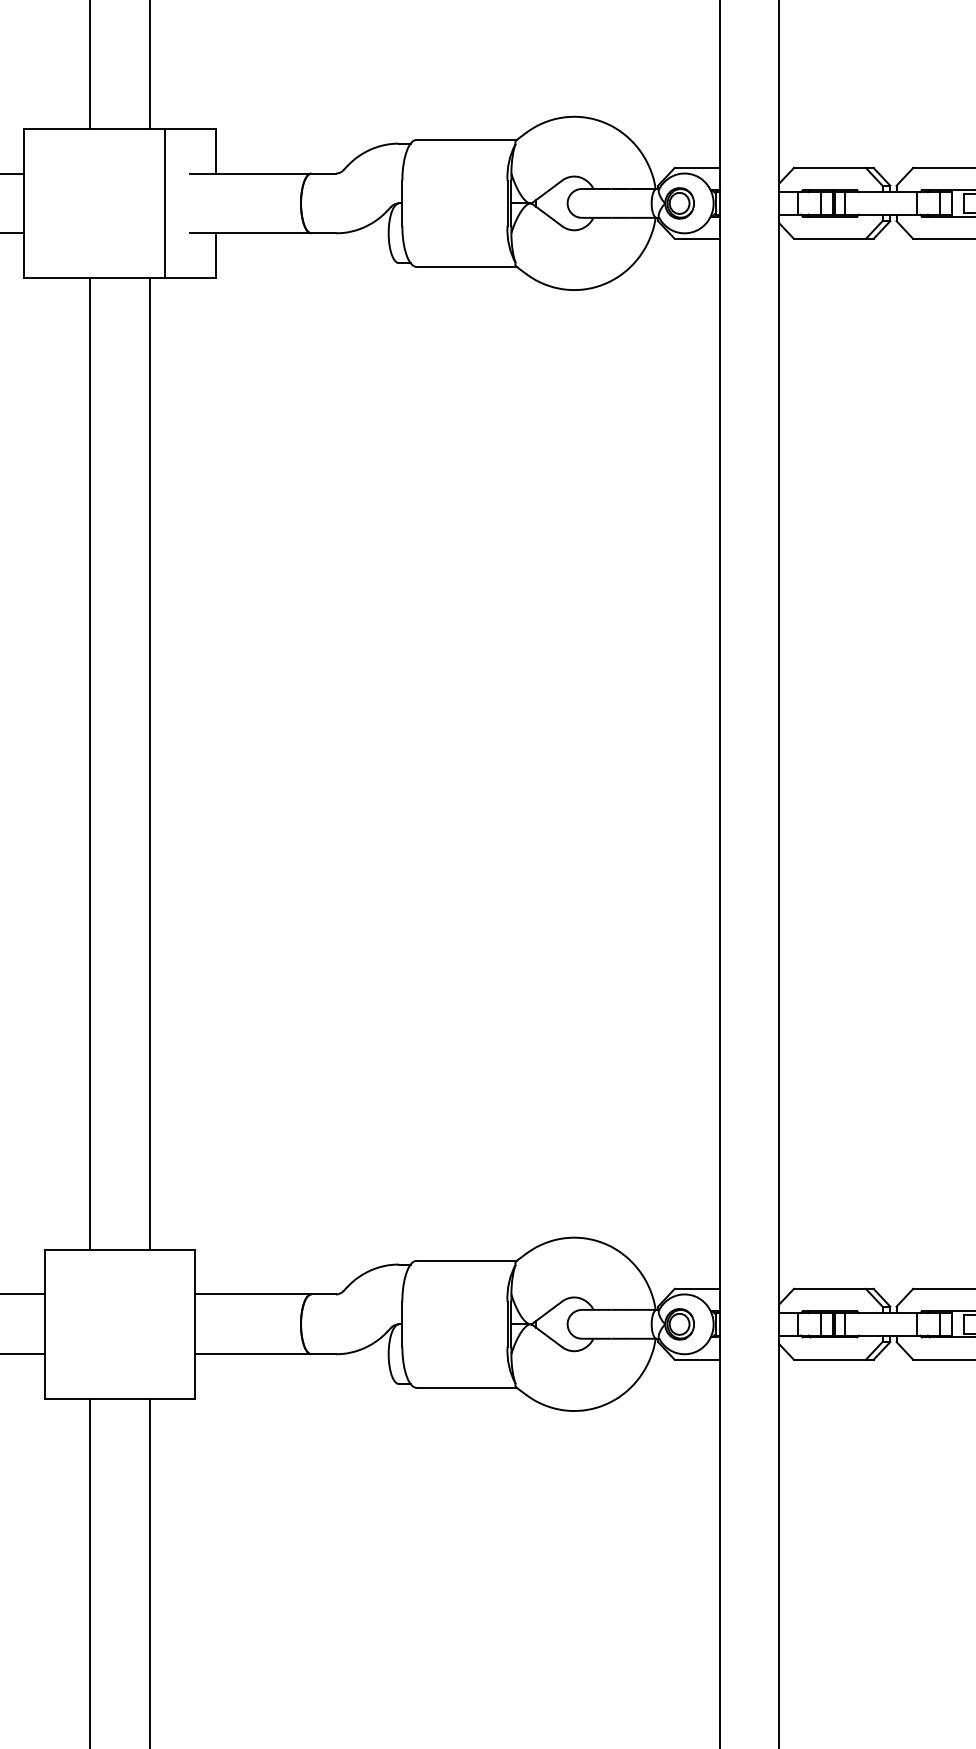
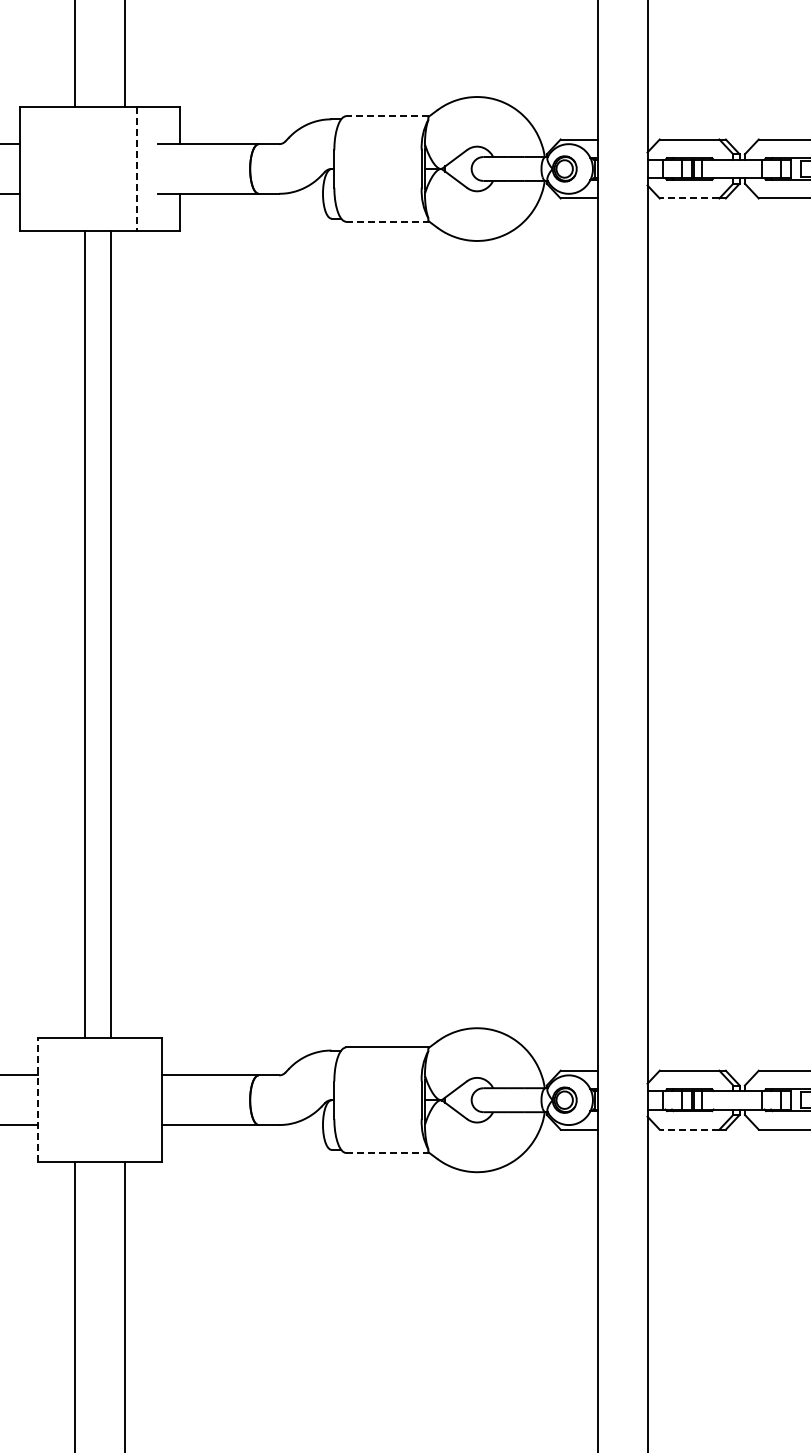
line: (466, 140) -> (387, 116), solid -> dashed
line: (164, 204) -> (136, 169), solid -> dashed
line: (829, 238) -> (689, 198), solid -> dashed
line: (466, 266) -> (387, 221), solid -> dashed
line: (90, 763) -> (111, 634), moved
line: (149, 763) -> (84, 634), moved
line: (45, 1323) -> (37, 1099), solid -> dashed
line: (829, 1359) -> (689, 1129), solid -> dashed
line: (466, 1387) -> (387, 1152), solid -> dashed

